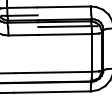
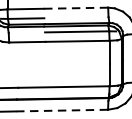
line: (64, 6) -> (76, 7), solid -> dashed
line: (51, 92) -> (60, 111), solid -> dashed

